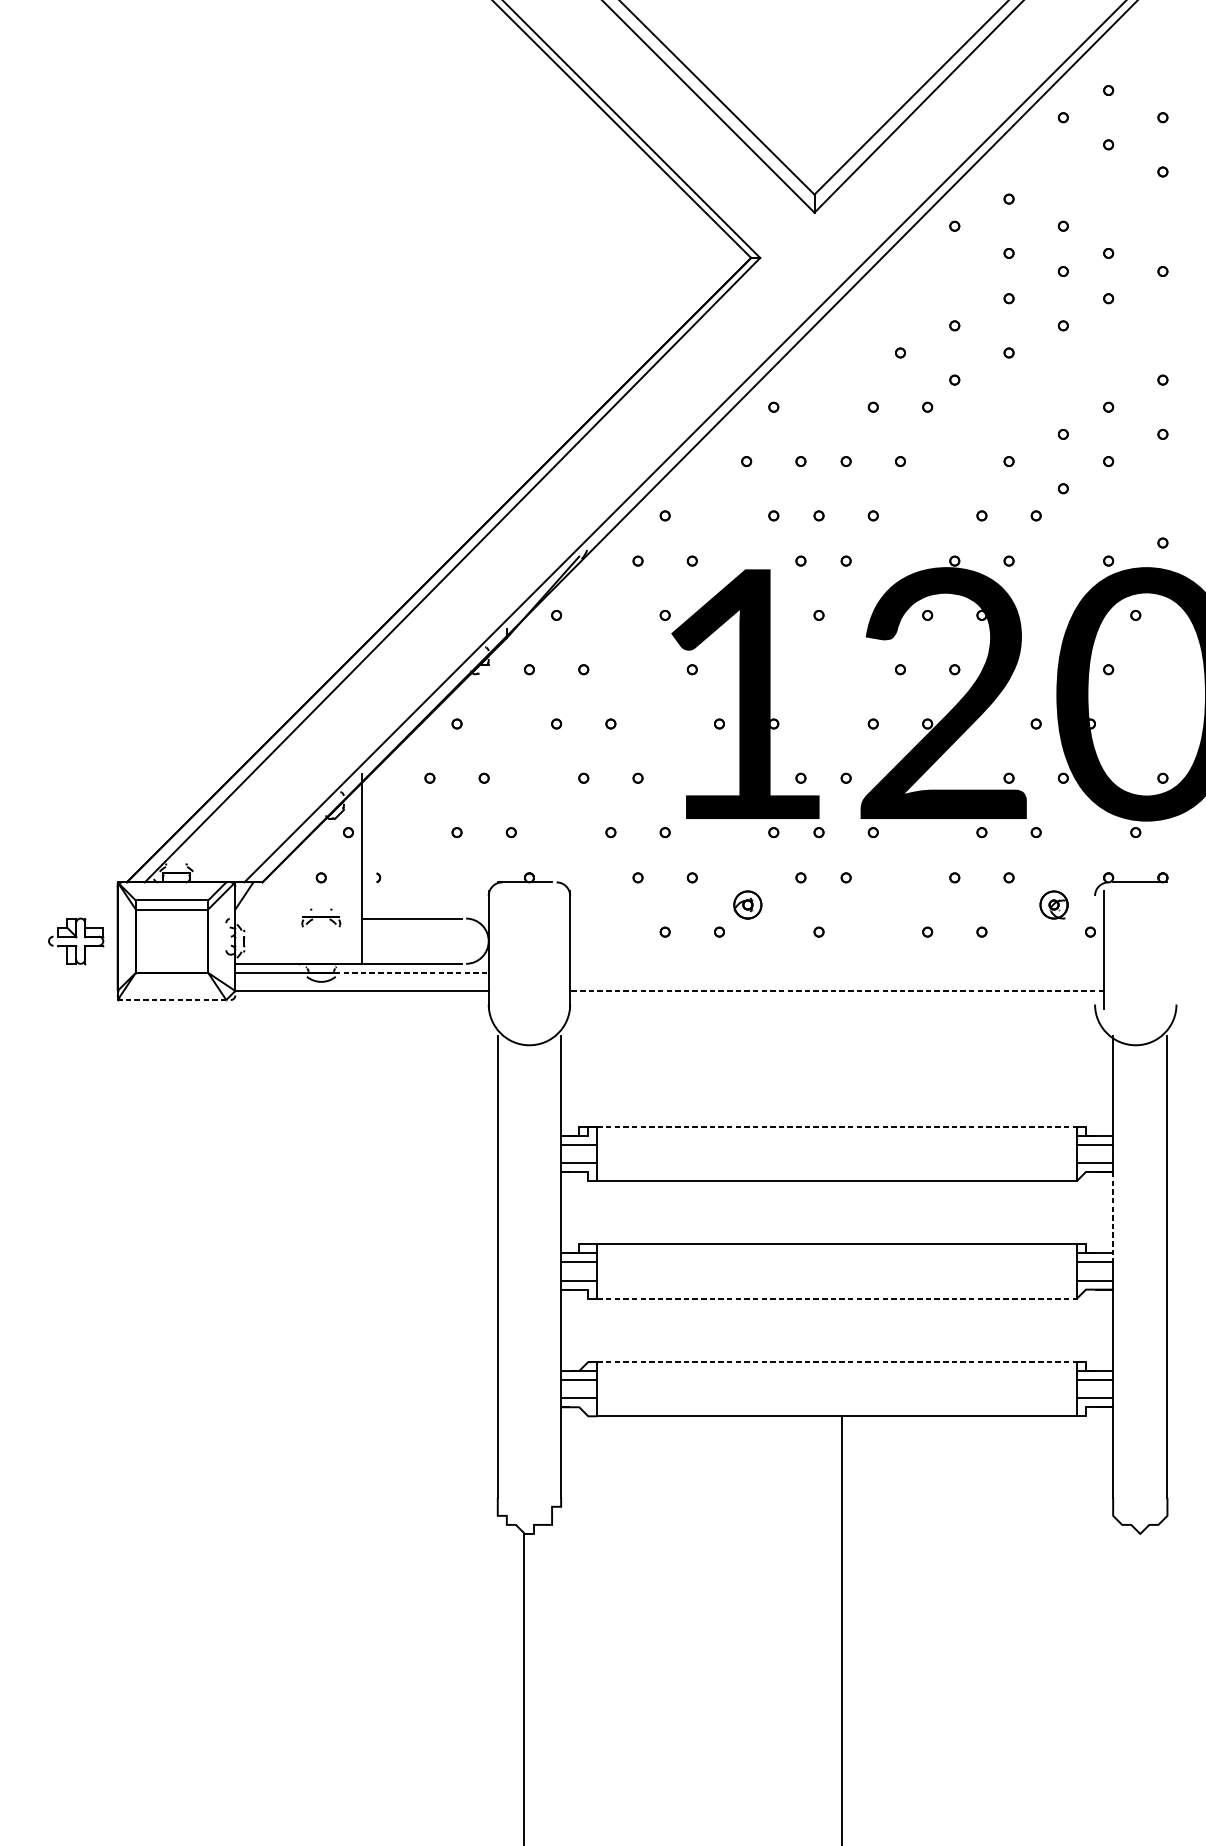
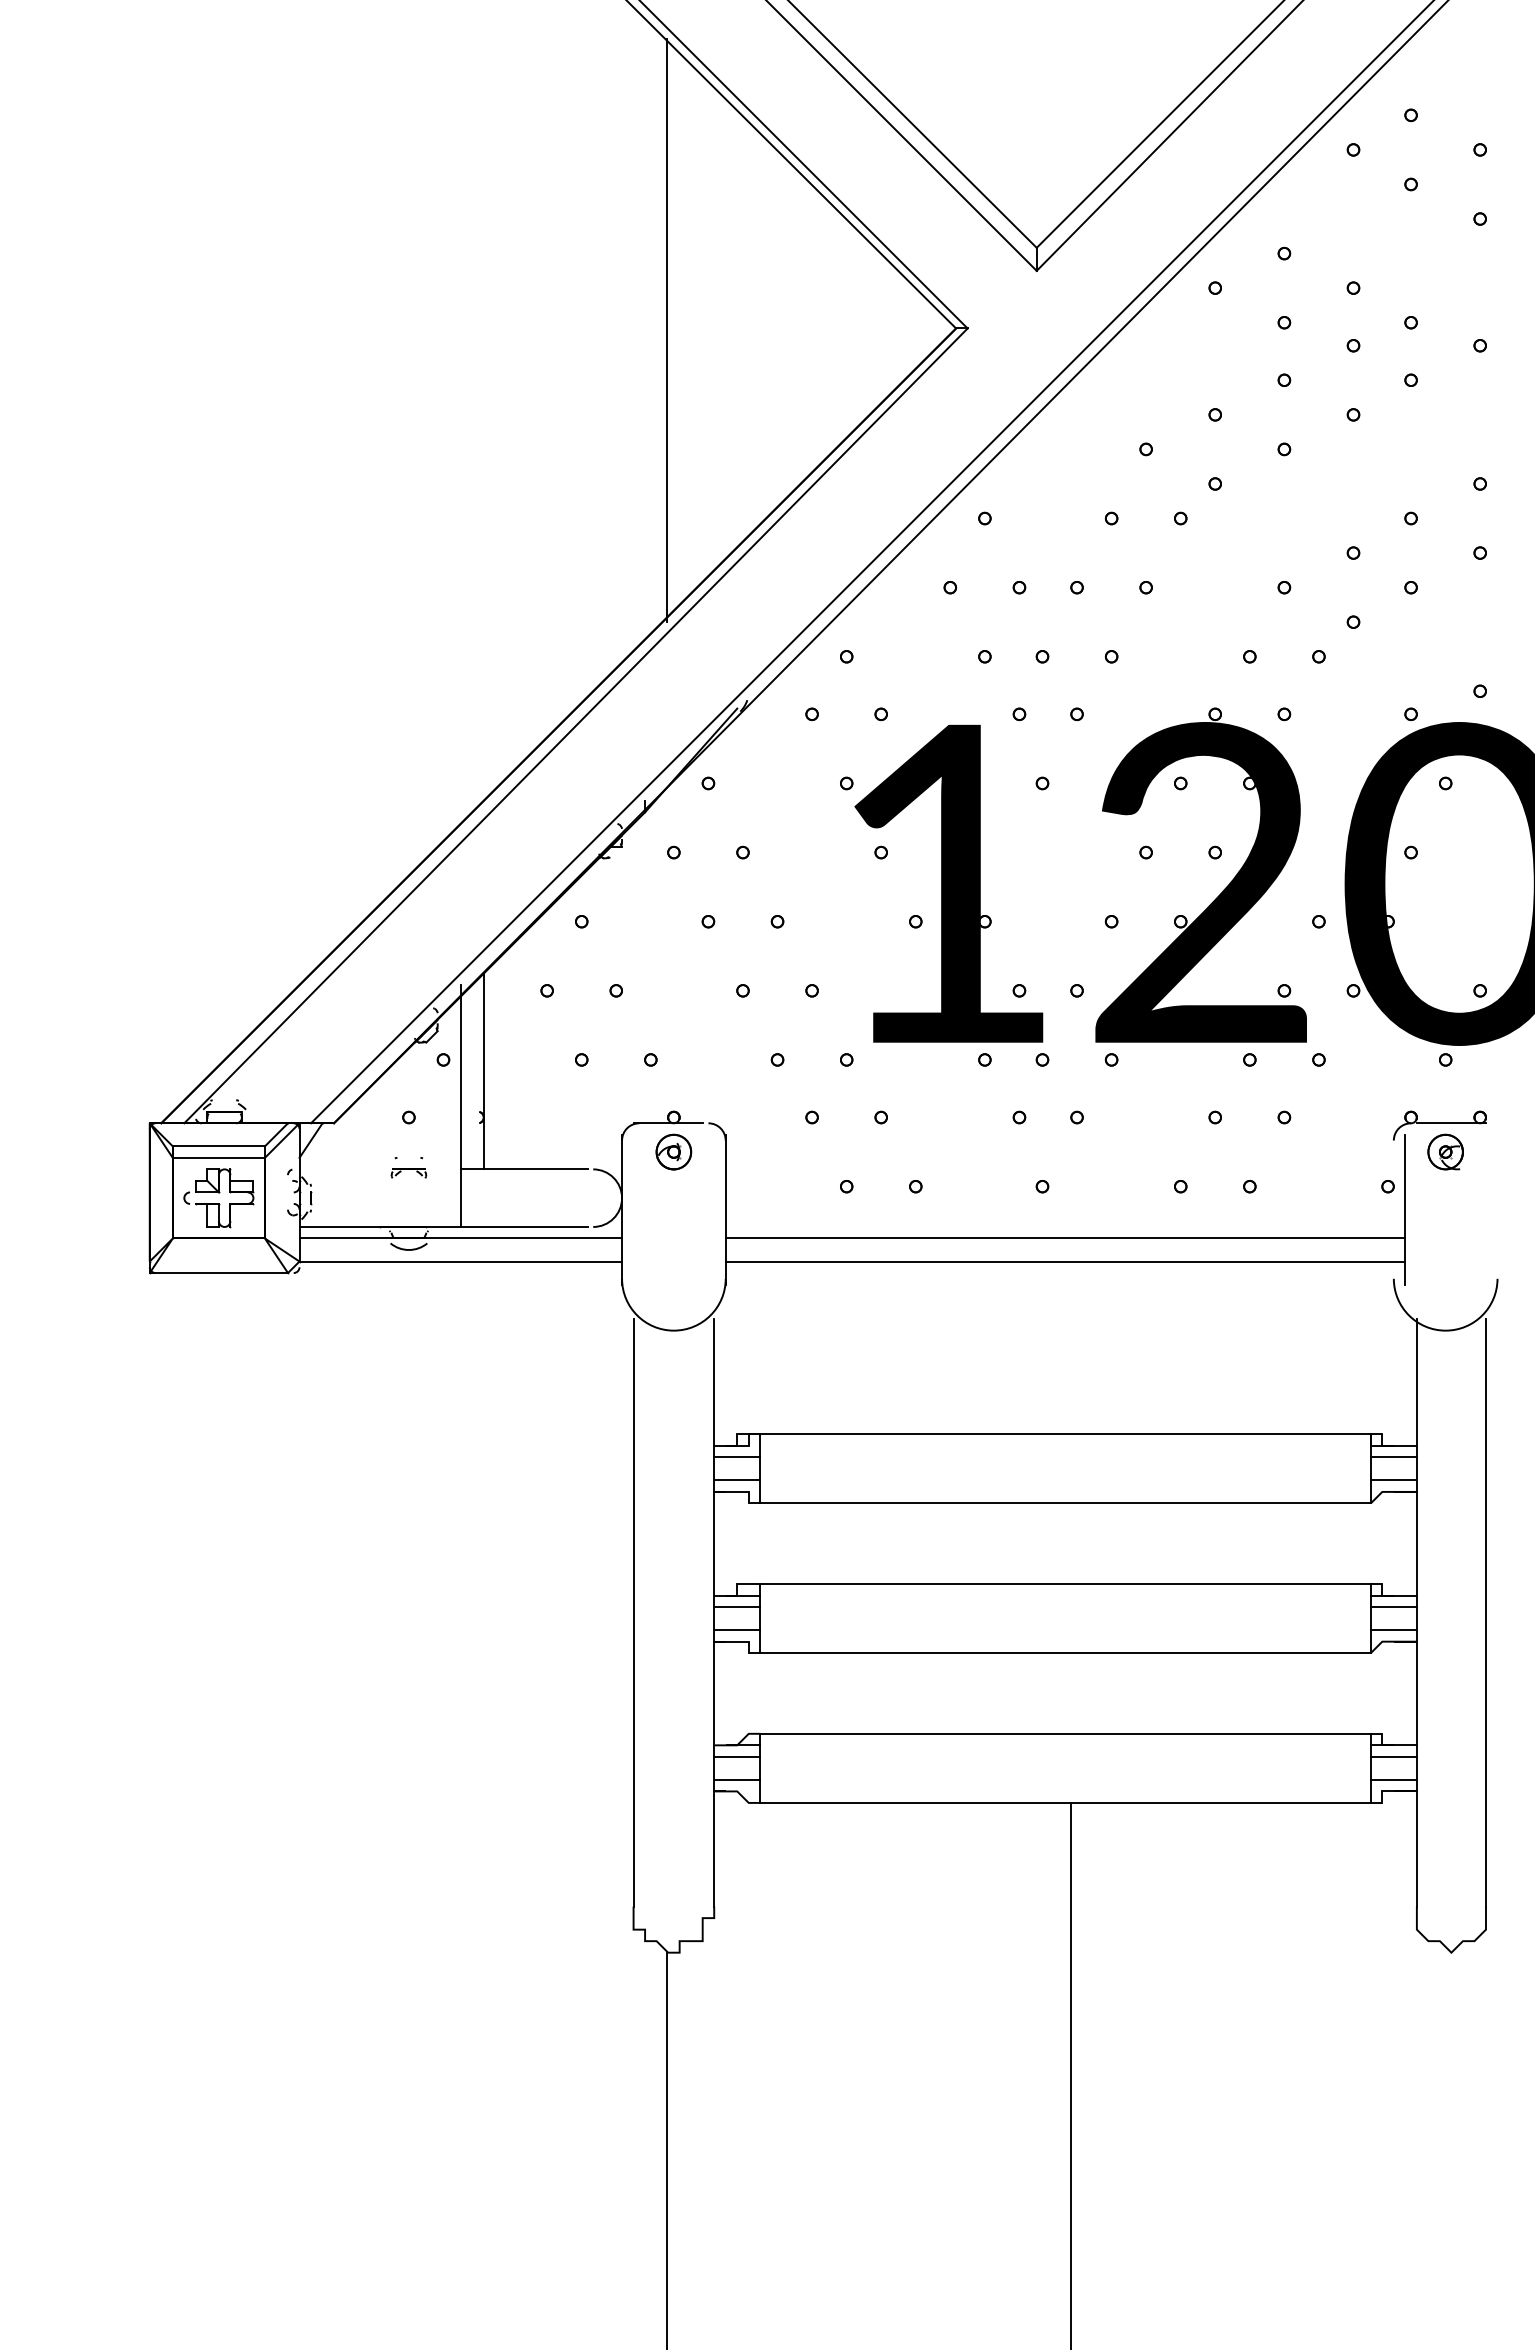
line: (524, 259) -> (667, 330), added
line: (379, 841) -> (483, 1071), added
part: (747, 904) -> (673, 1151), moved
part: (1053, 904) -> (1445, 1151), moved
part: (320, 921) -> (408, 1173), size x0.71
part: (75, 941) -> (218, 1198), moved
line: (412, 972) -> (524, 1238), dashed -> solid
line: (837, 972) -> (1065, 1238), added
line: (837, 990) -> (1065, 1261), dashed -> solid
line: (171, 1000) -> (218, 1273), dashed -> solid
line: (837, 1126) -> (1066, 1434), dashed -> solid
line: (1112, 1217) -> (1416, 1549), dashed -> solid
line: (837, 1298) -> (1066, 1653), dashed -> solid
line: (837, 1361) -> (1066, 1733), dashed -> solid

